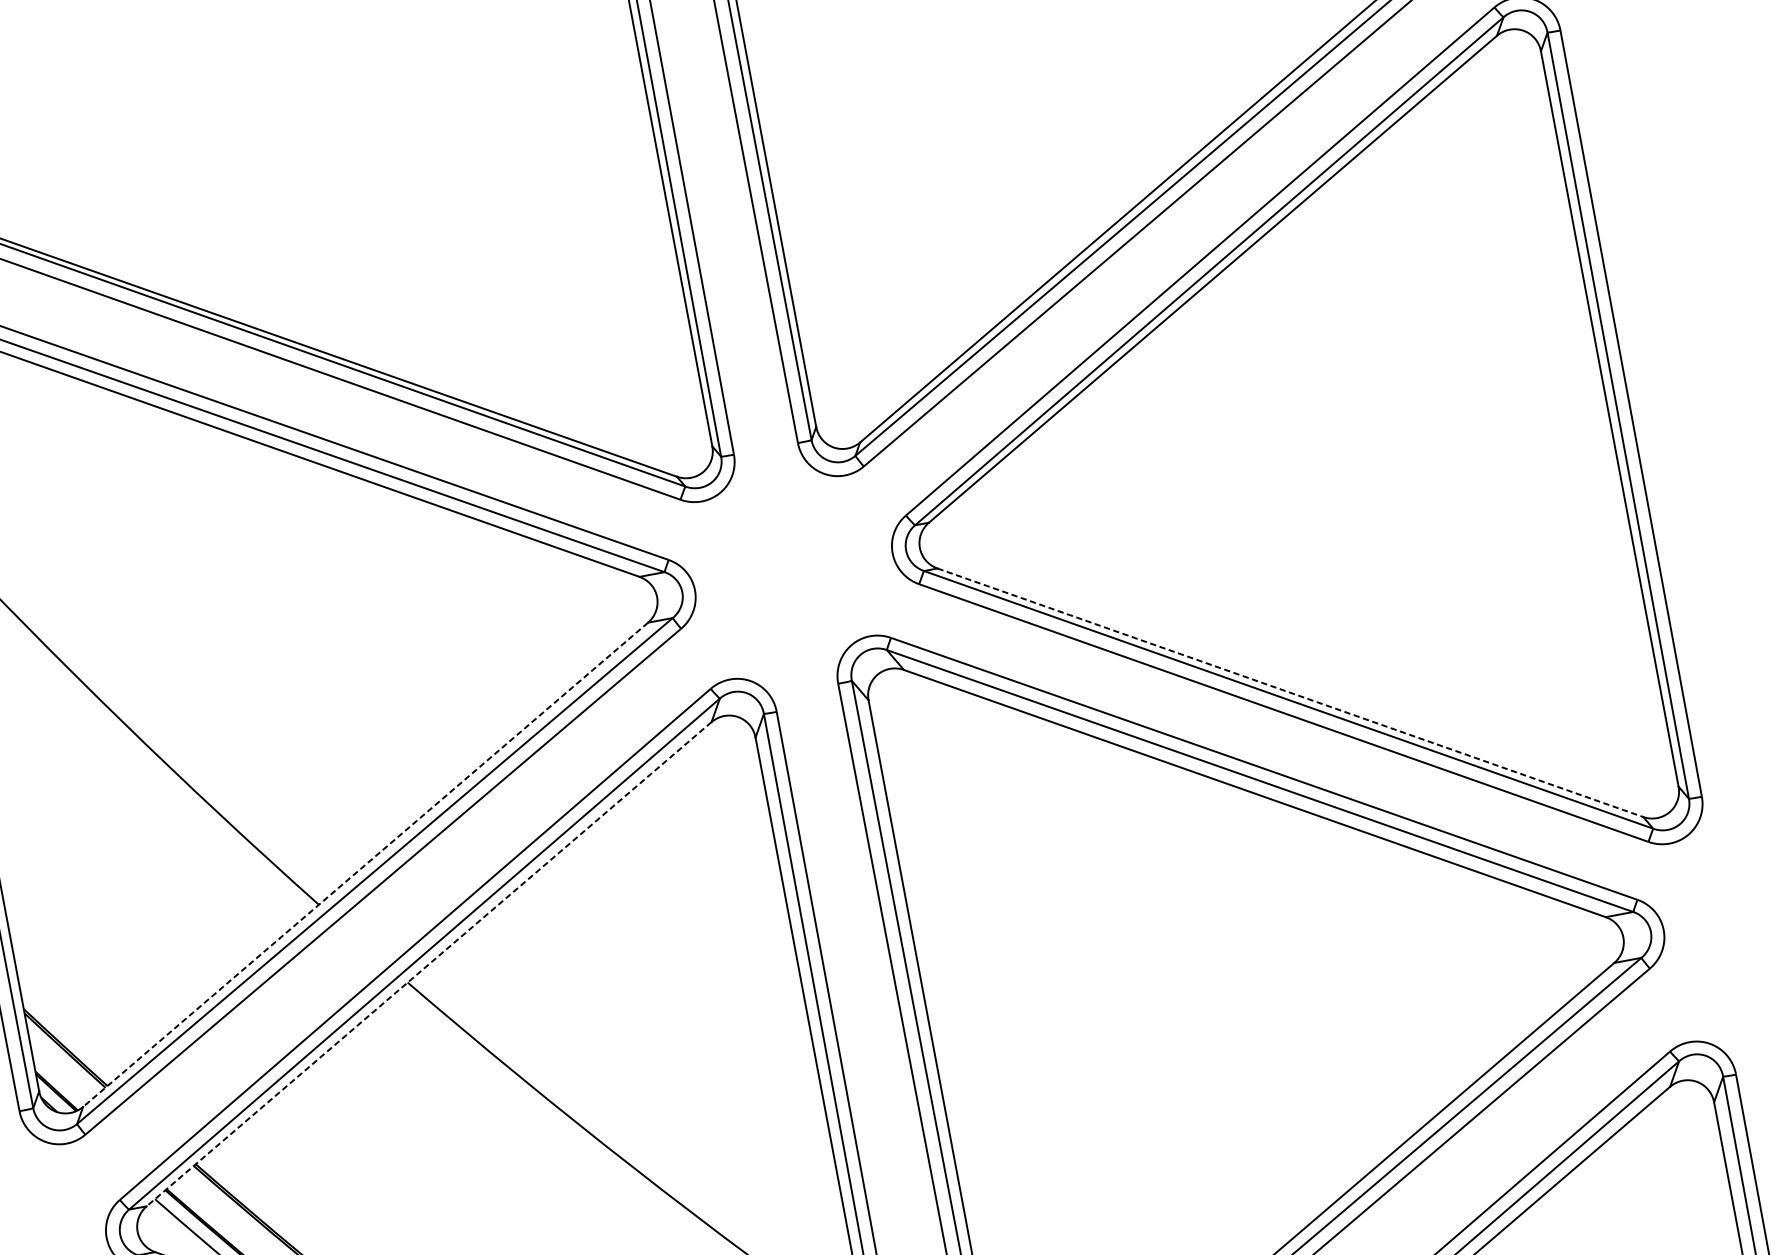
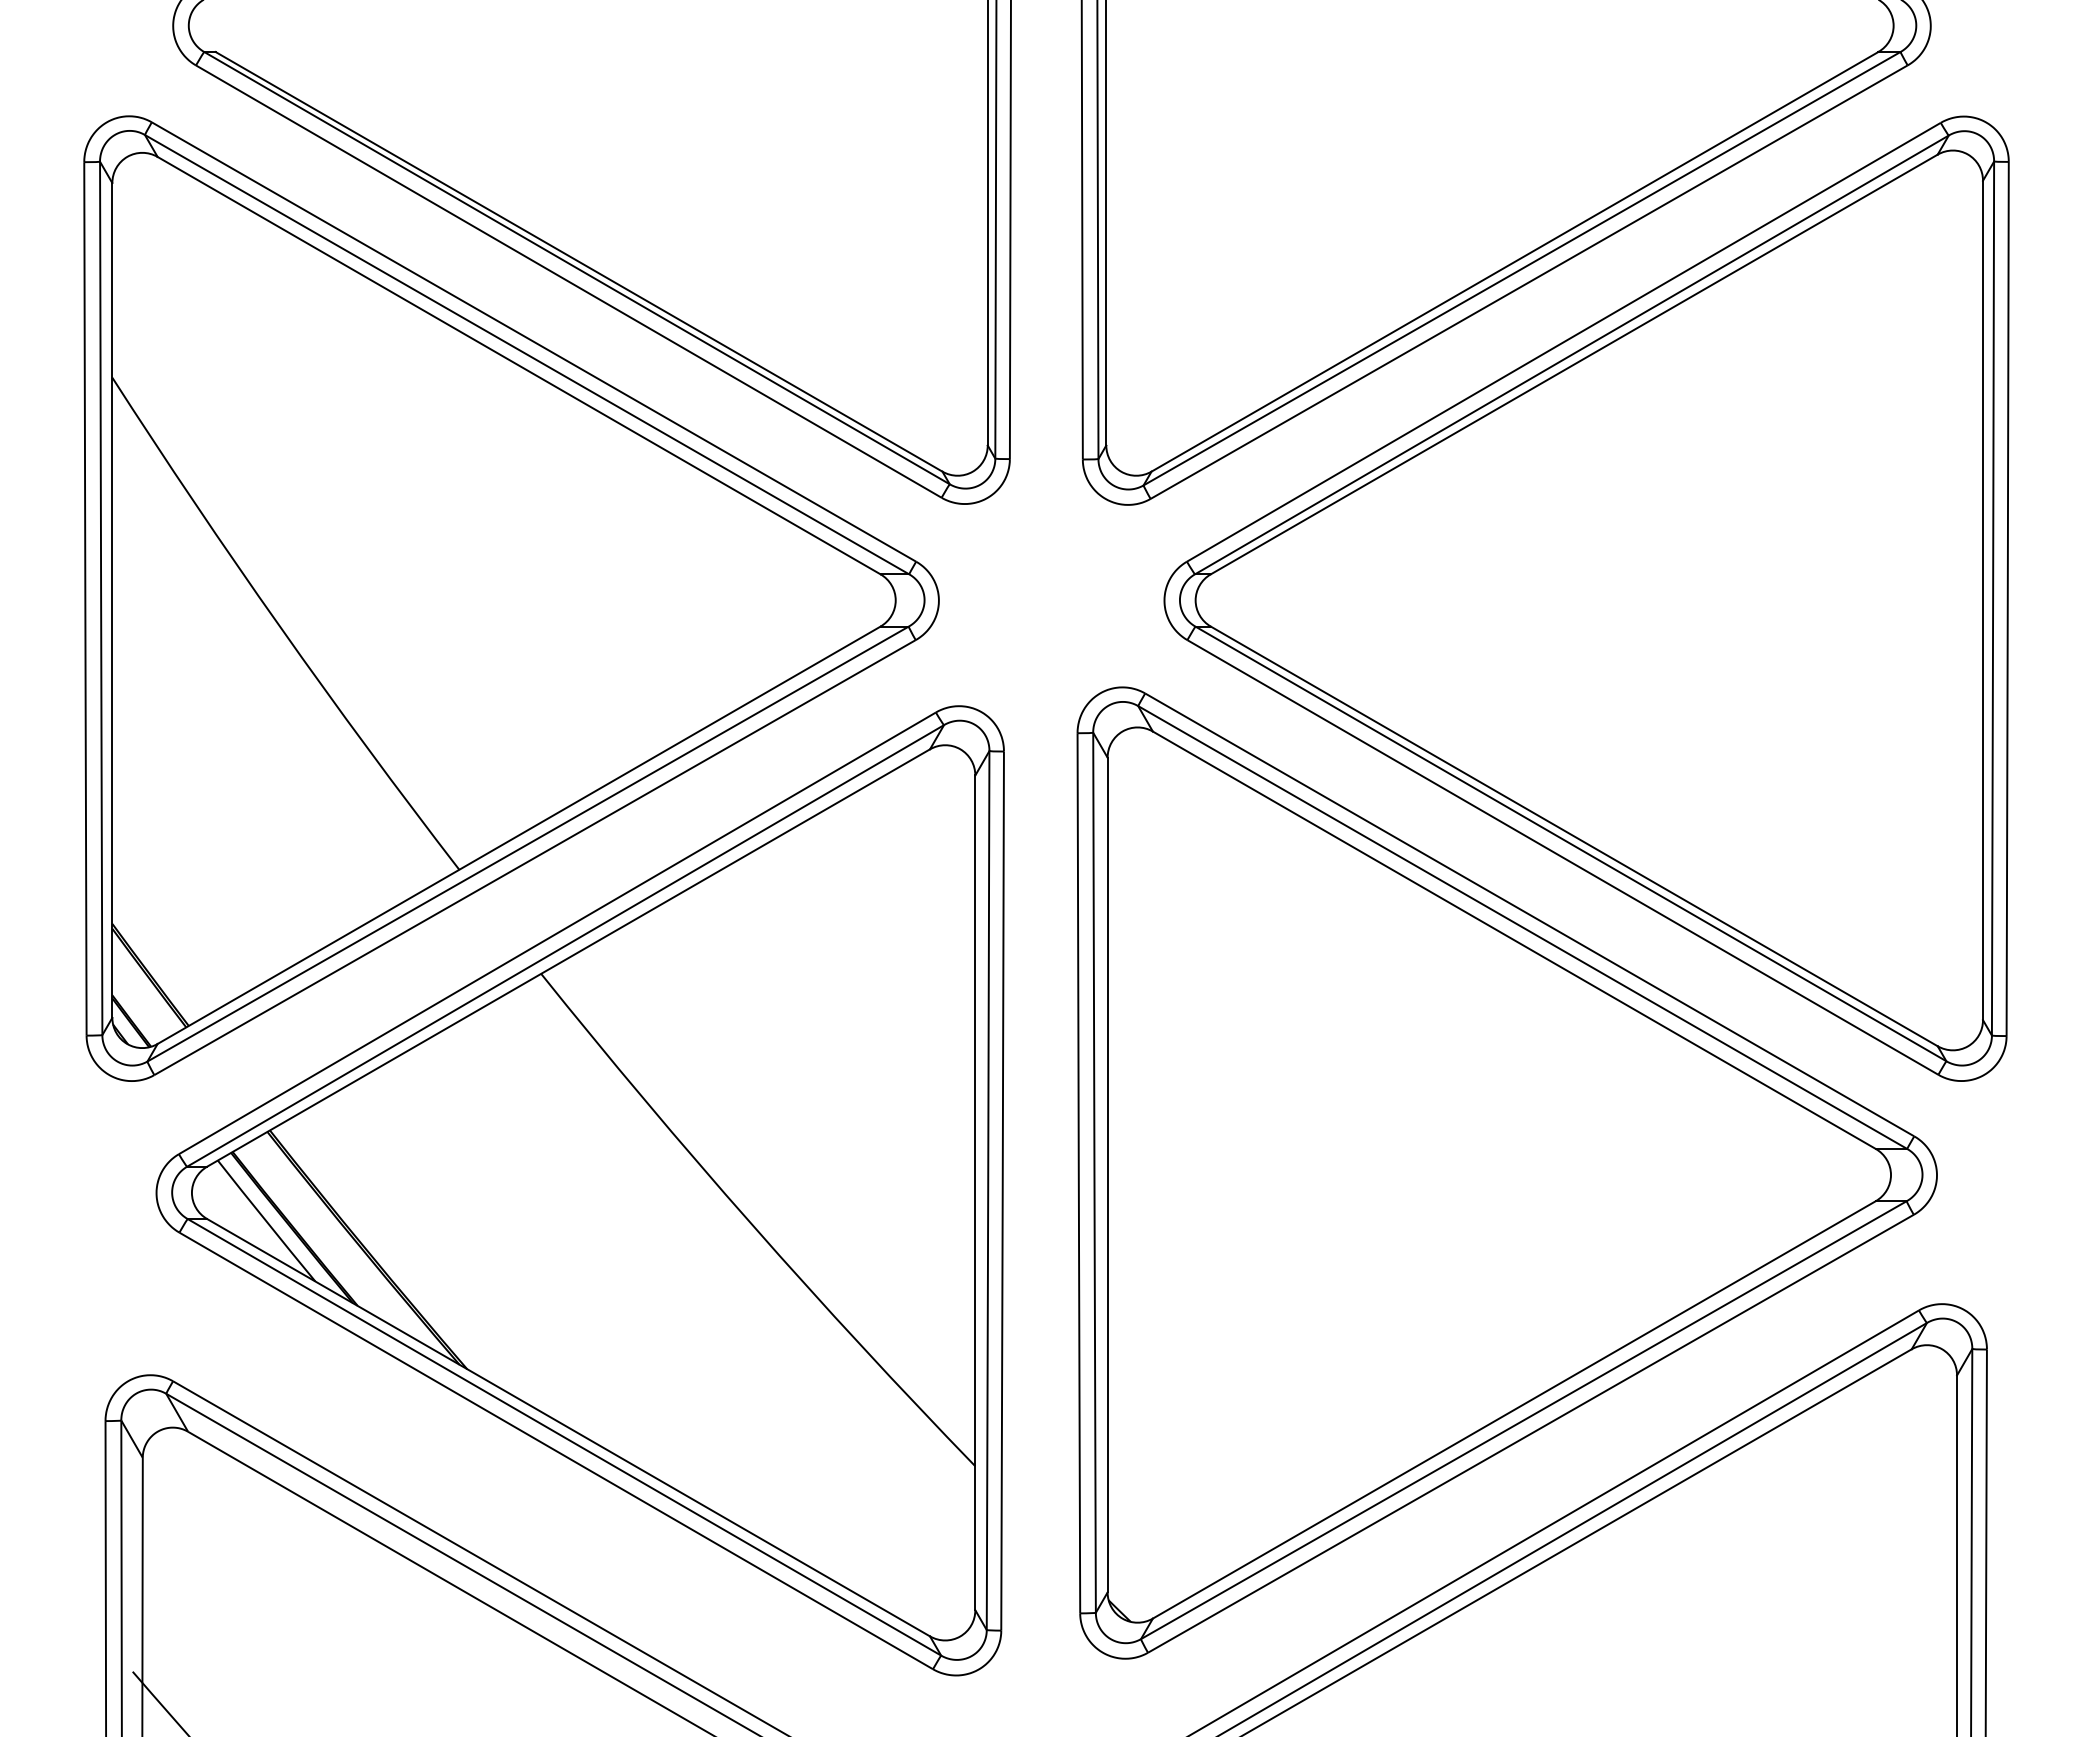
line: (1290, 692) -> (1574, 836), dashed -> solid
line: (365, 865) -> (518, 835), dashed -> solid
line: (429, 964) -> (568, 958), dashed -> solid

